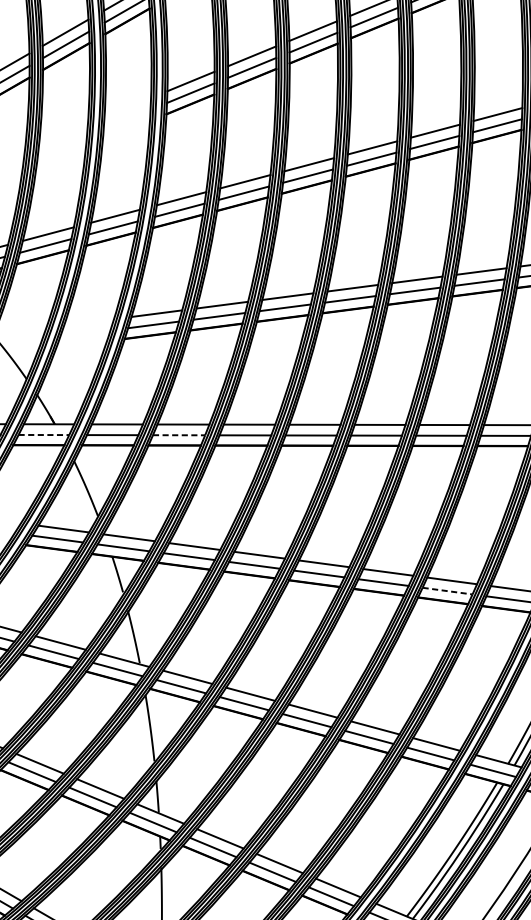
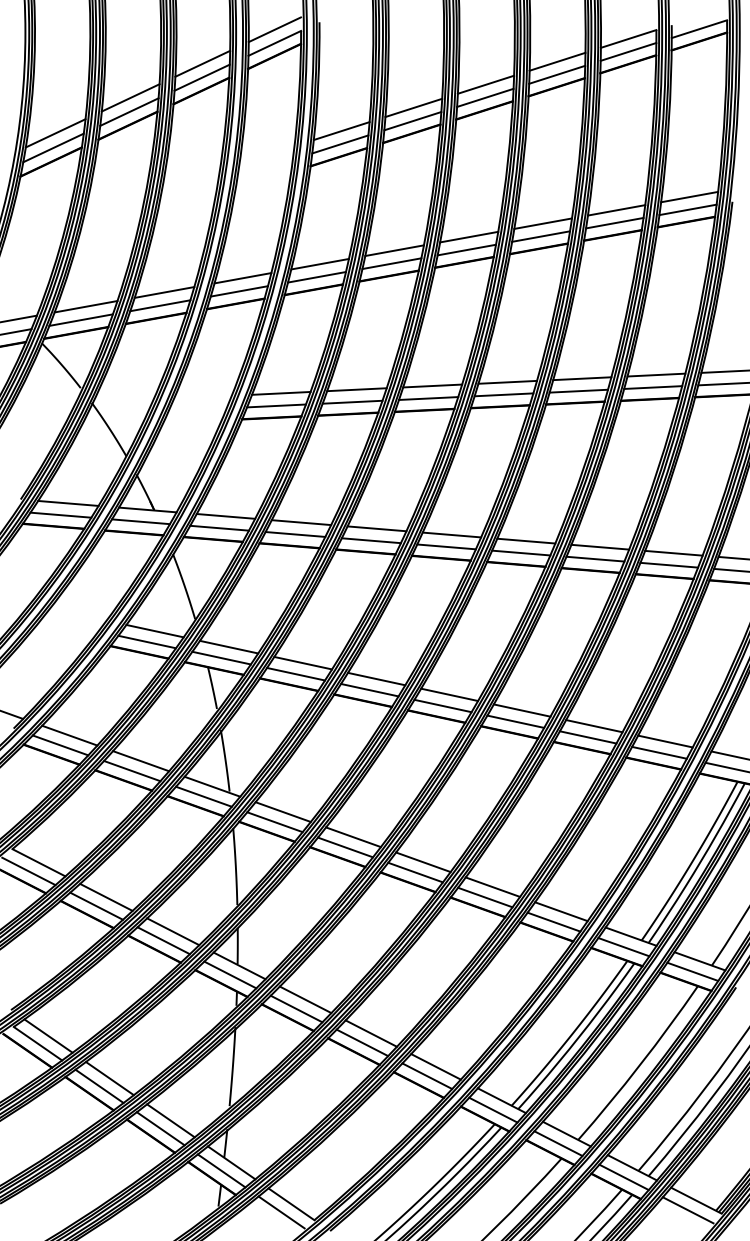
line: (44, 434) -> (141, 521), dashed -> solid
line: (179, 435) -> (295, 534), dashed -> solid
line: (447, 591) -> (588, 737), dashed -> solid

